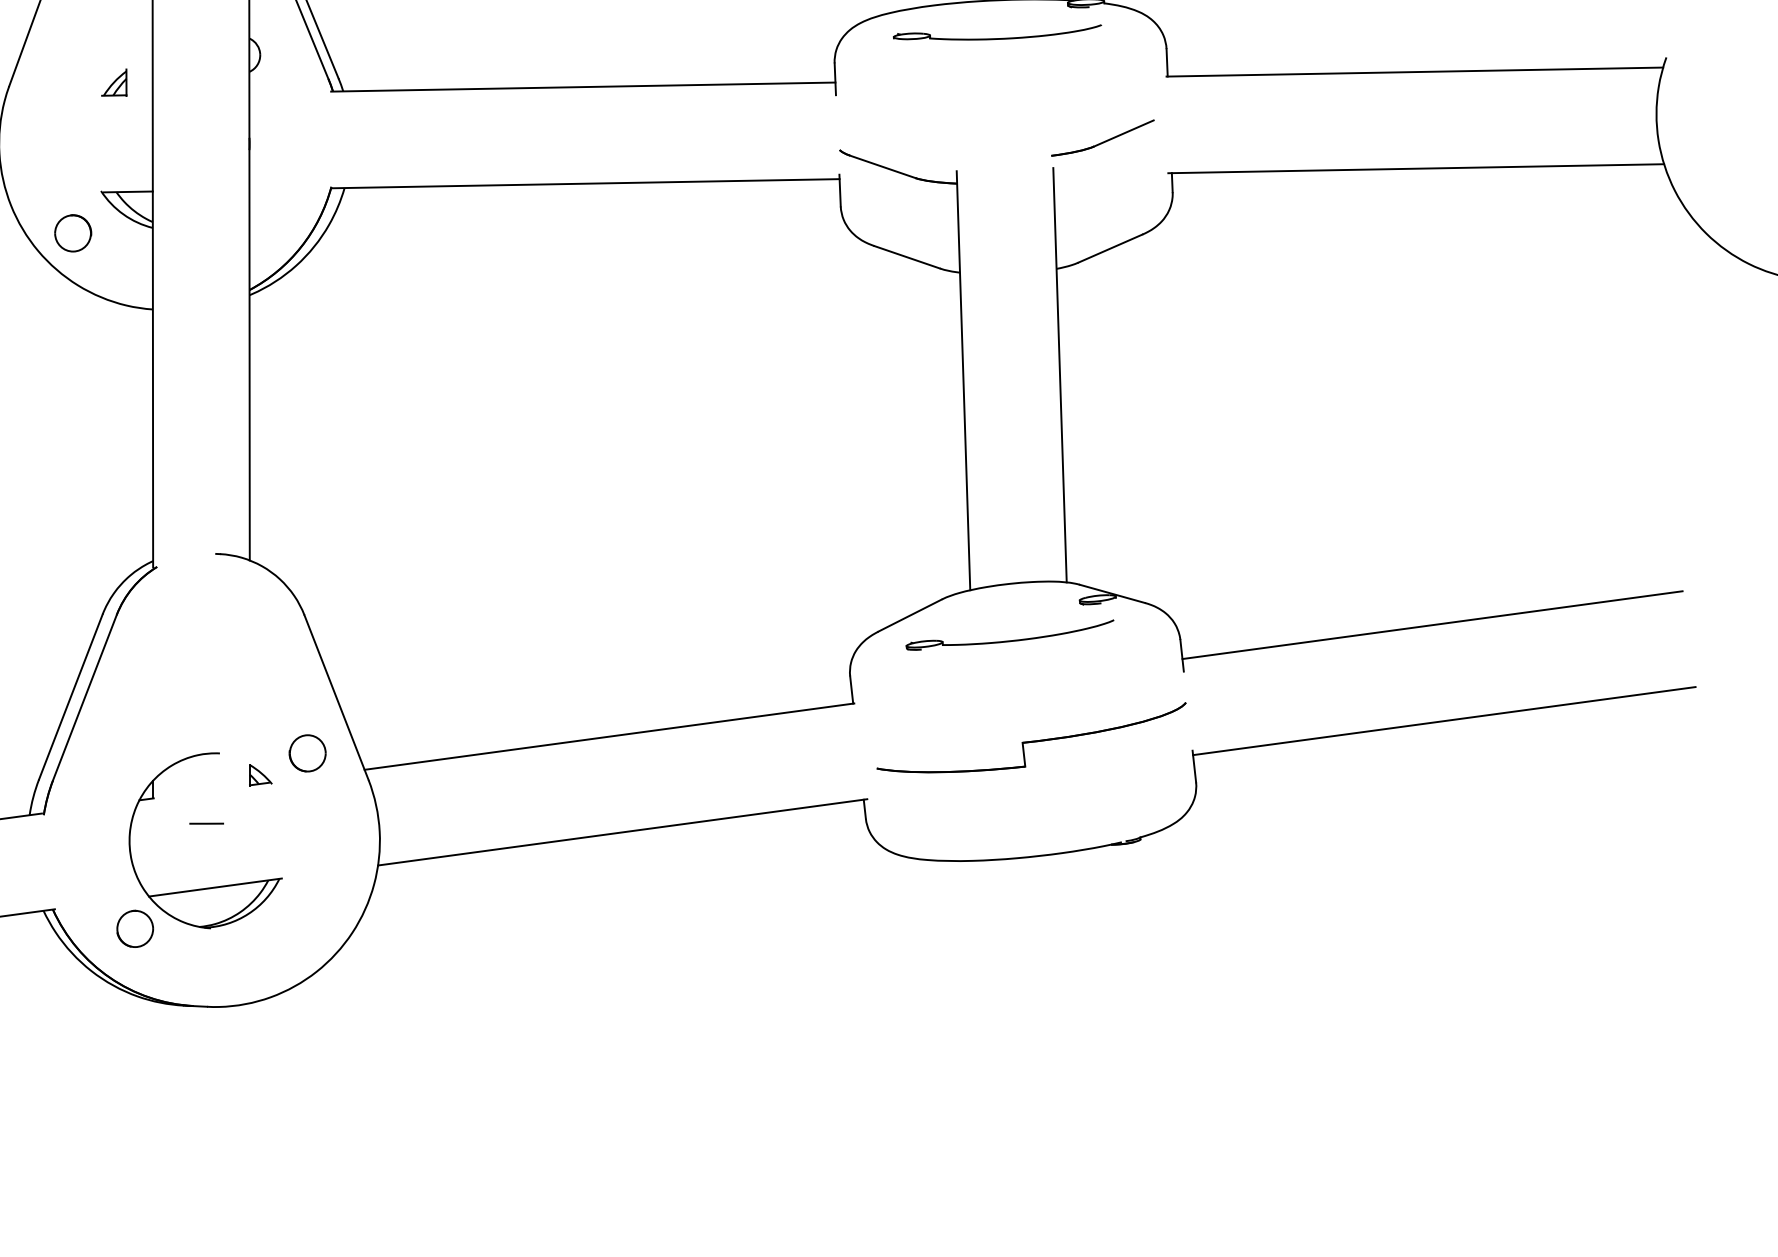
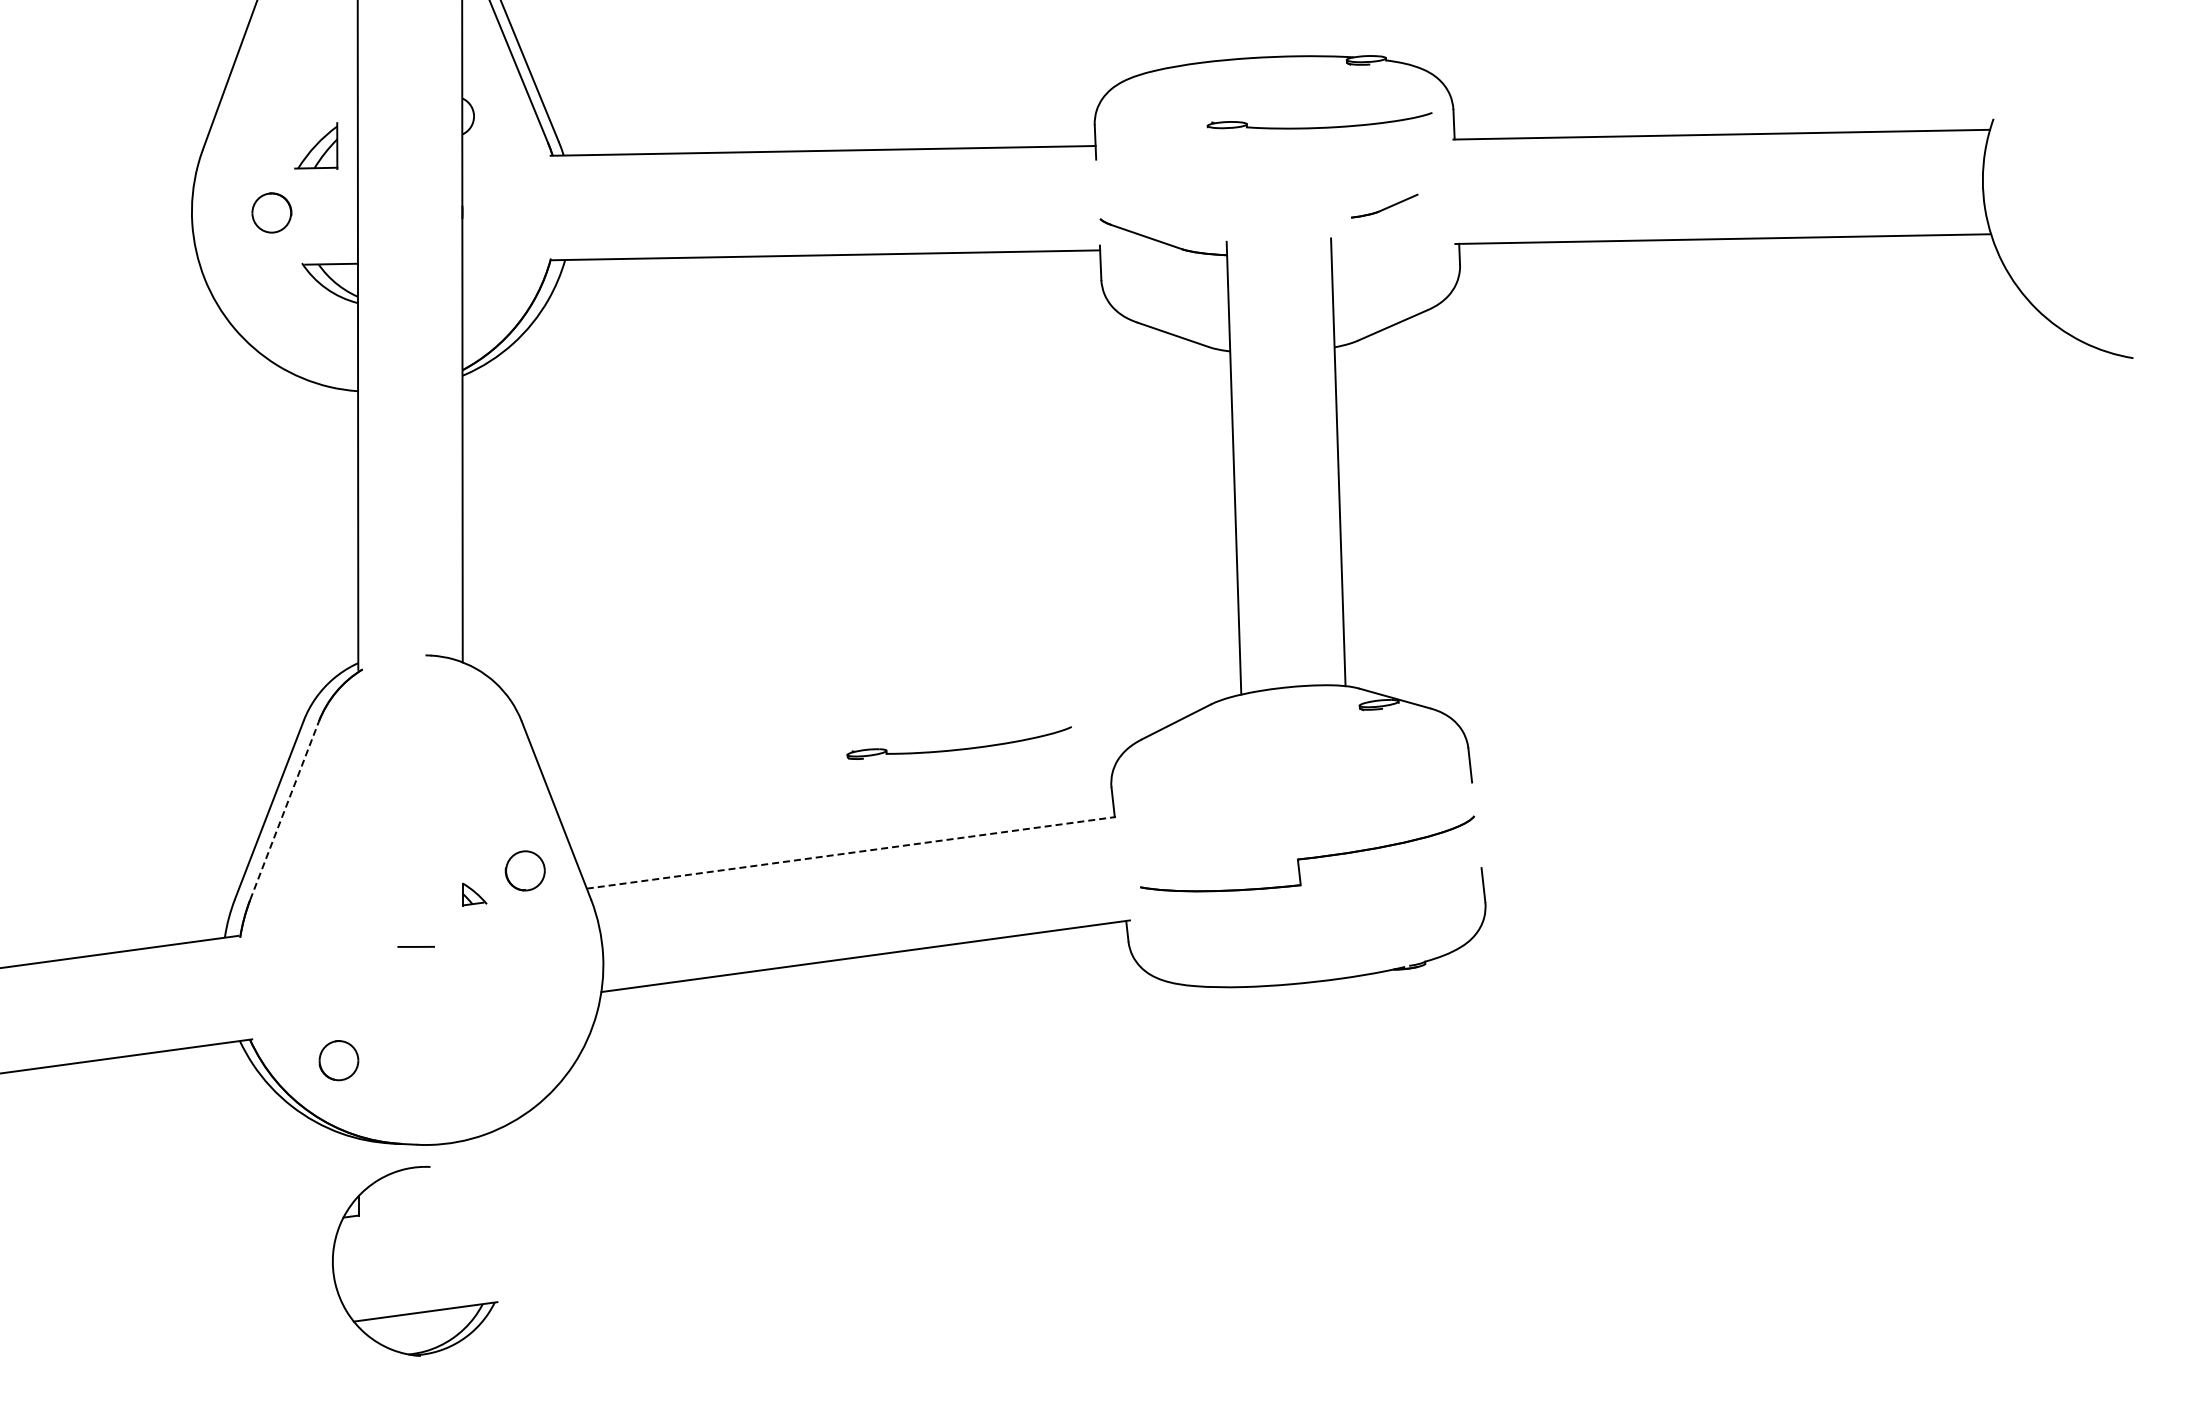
part: (997, 38) -> (1319, 127), moved
part: (114, 83) -> (316, 146), size x1.6
part: (1102, 138) -> (1384, 206), size x0.6
part: (72, 232) -> (271, 212), moved
line: (1432, 624) -> (1740, 731), removed
part: (1009, 634) -> (958, 742), moved
line: (84, 697) -> (284, 810), solid -> dashed
line: (1444, 720) -> (1753, 835), removed
line: (609, 736) -> (851, 852), solid -> dashed
part: (208, 887) -> (418, 1311), moved

